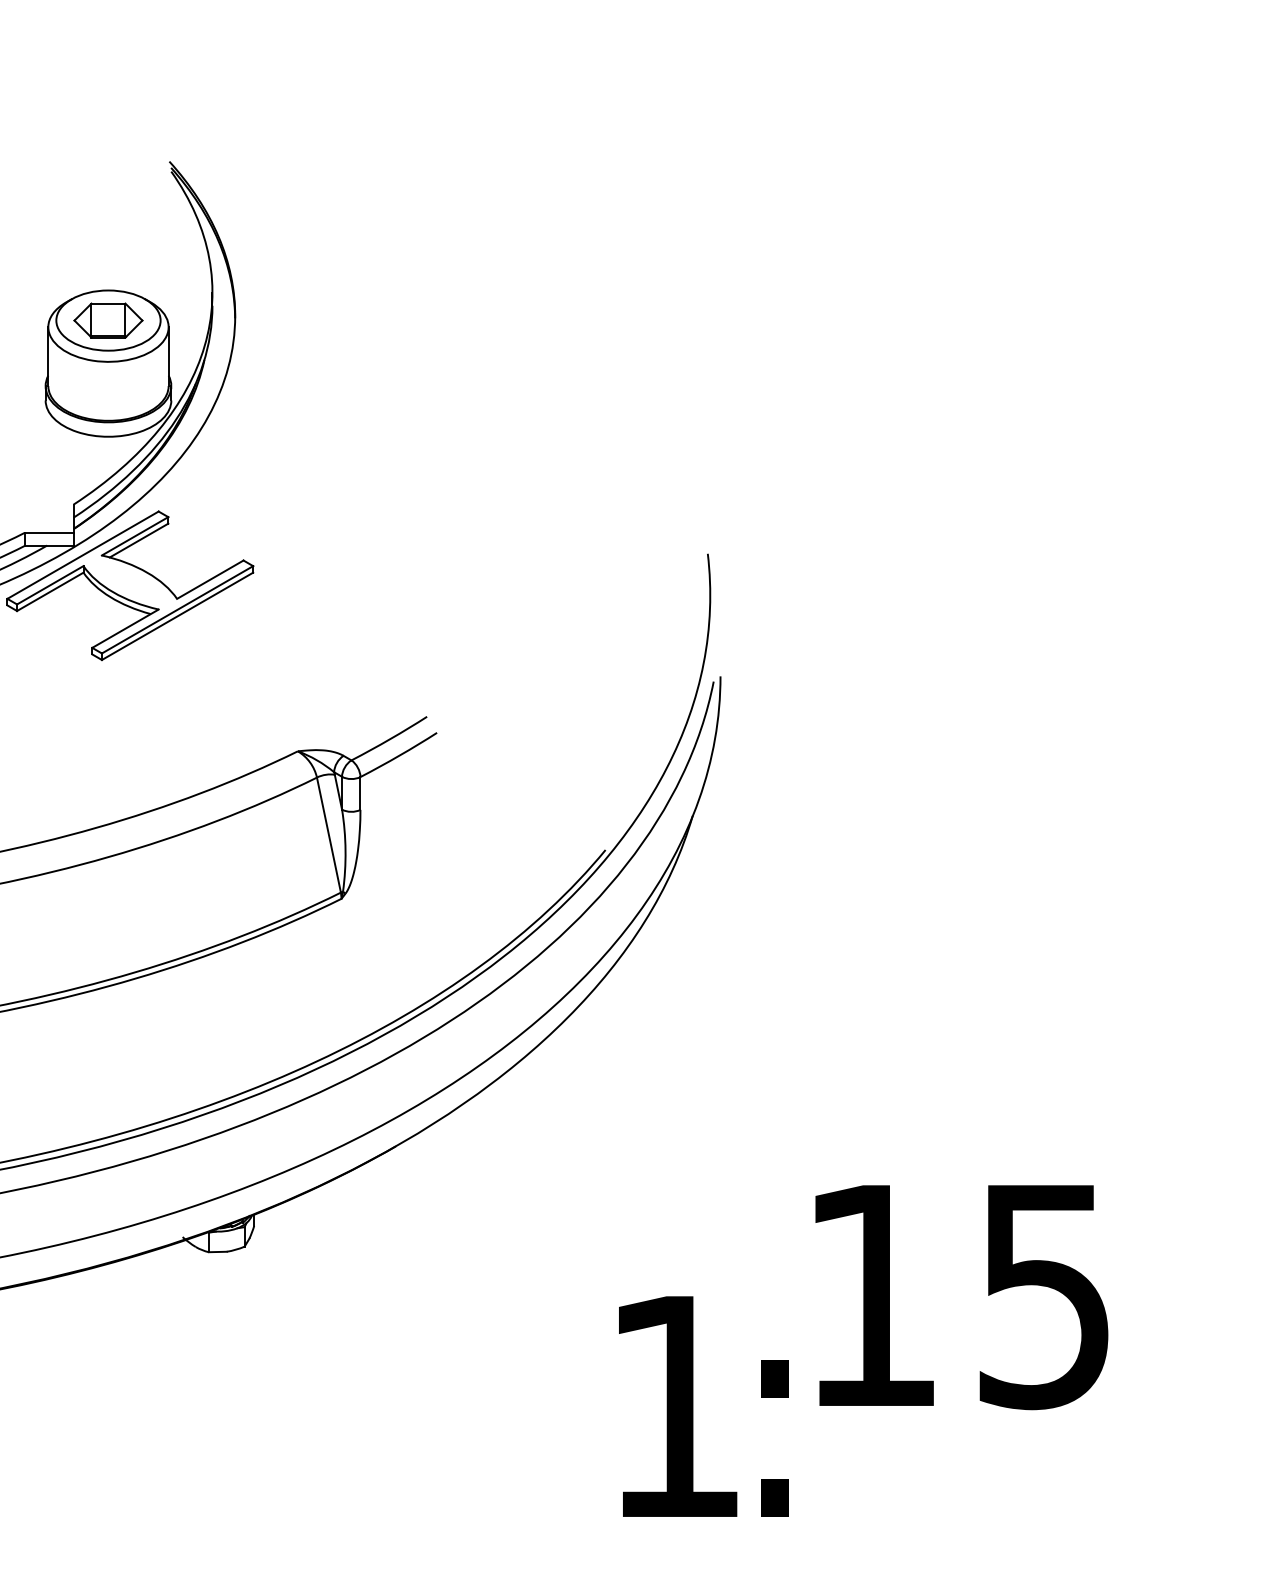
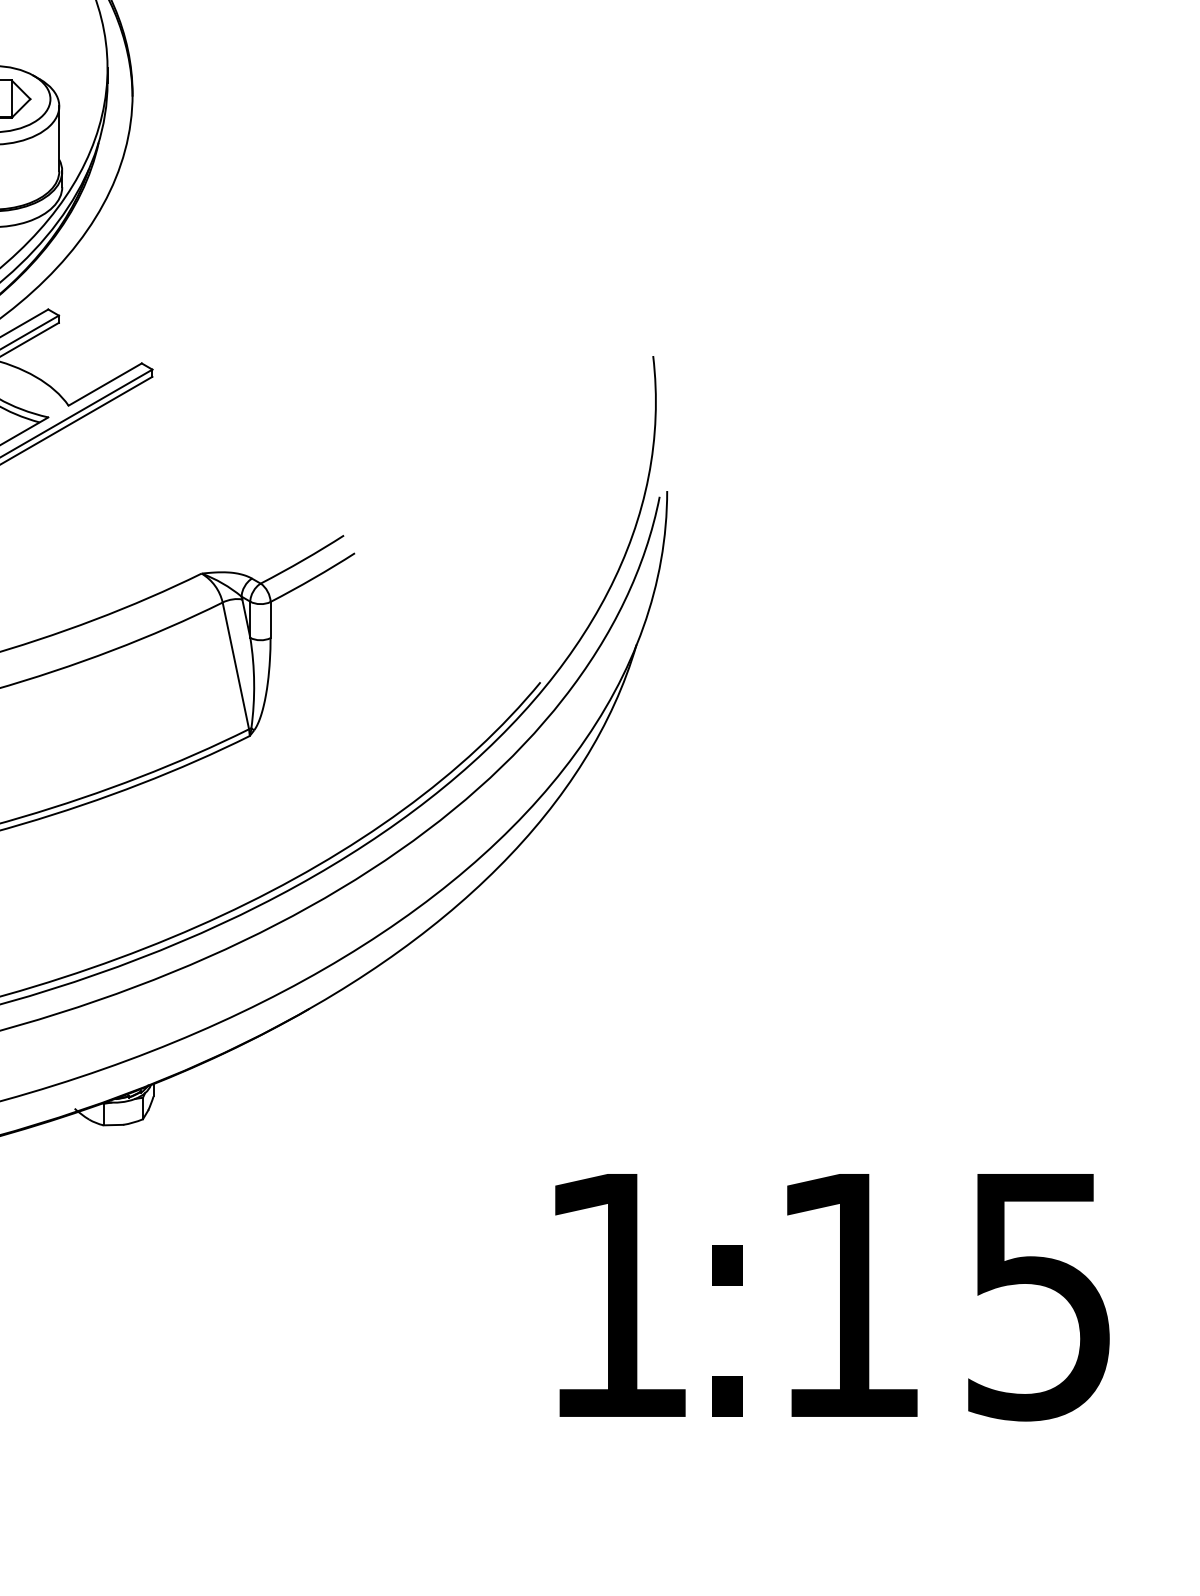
text: (961, 1297) -> (948, 1297), moved

